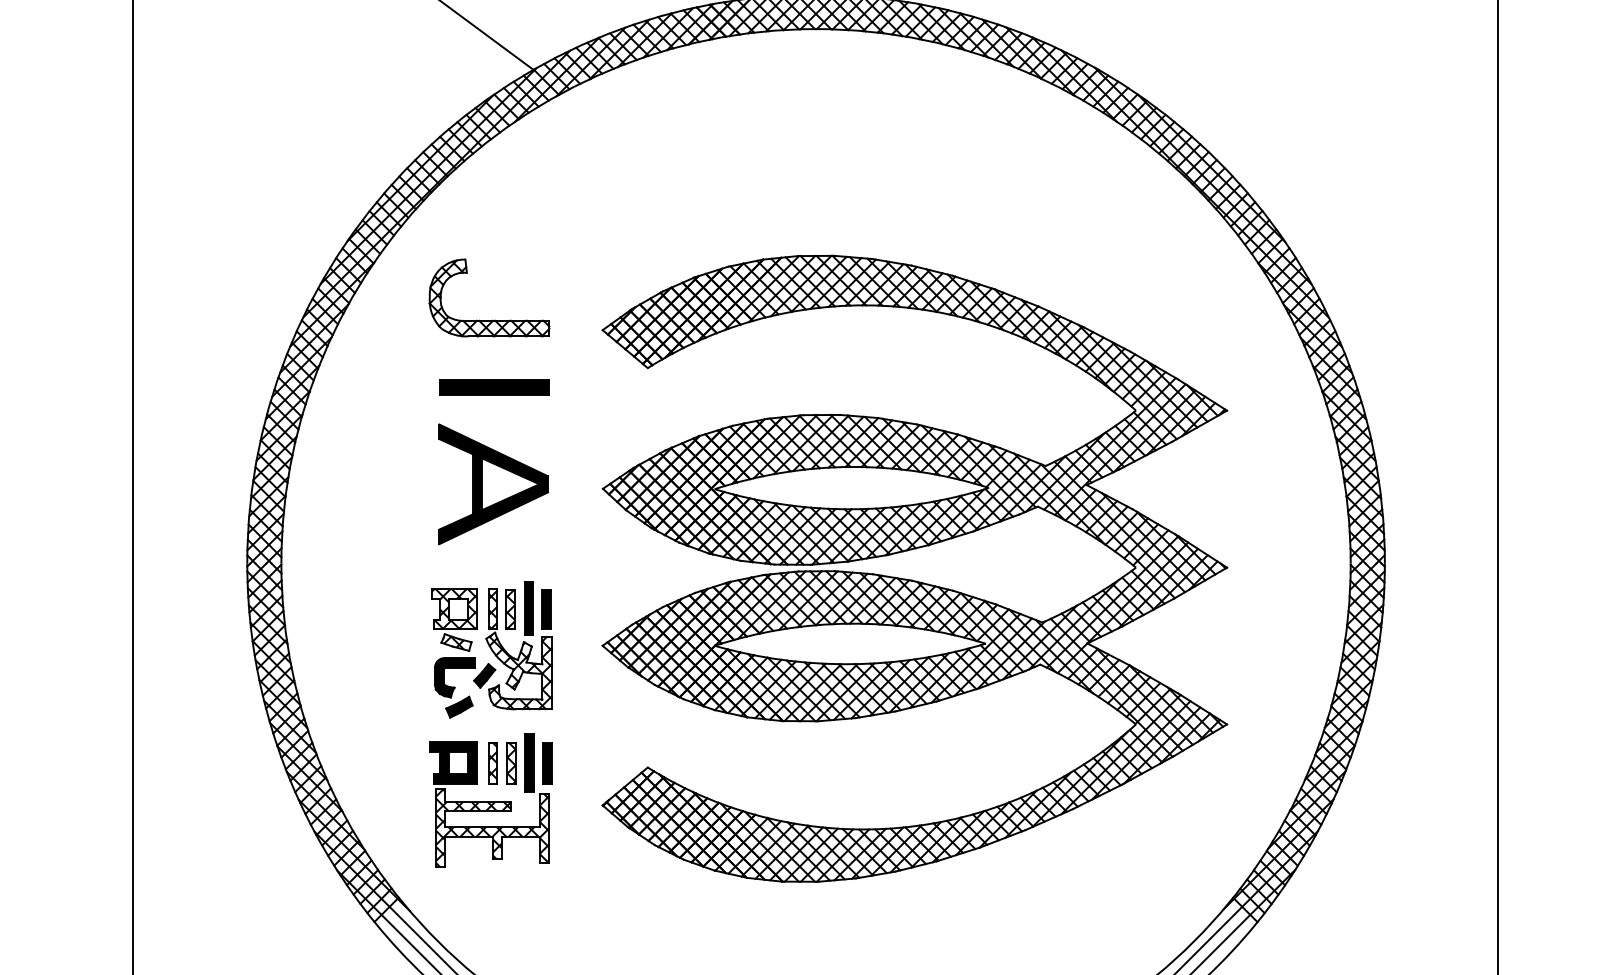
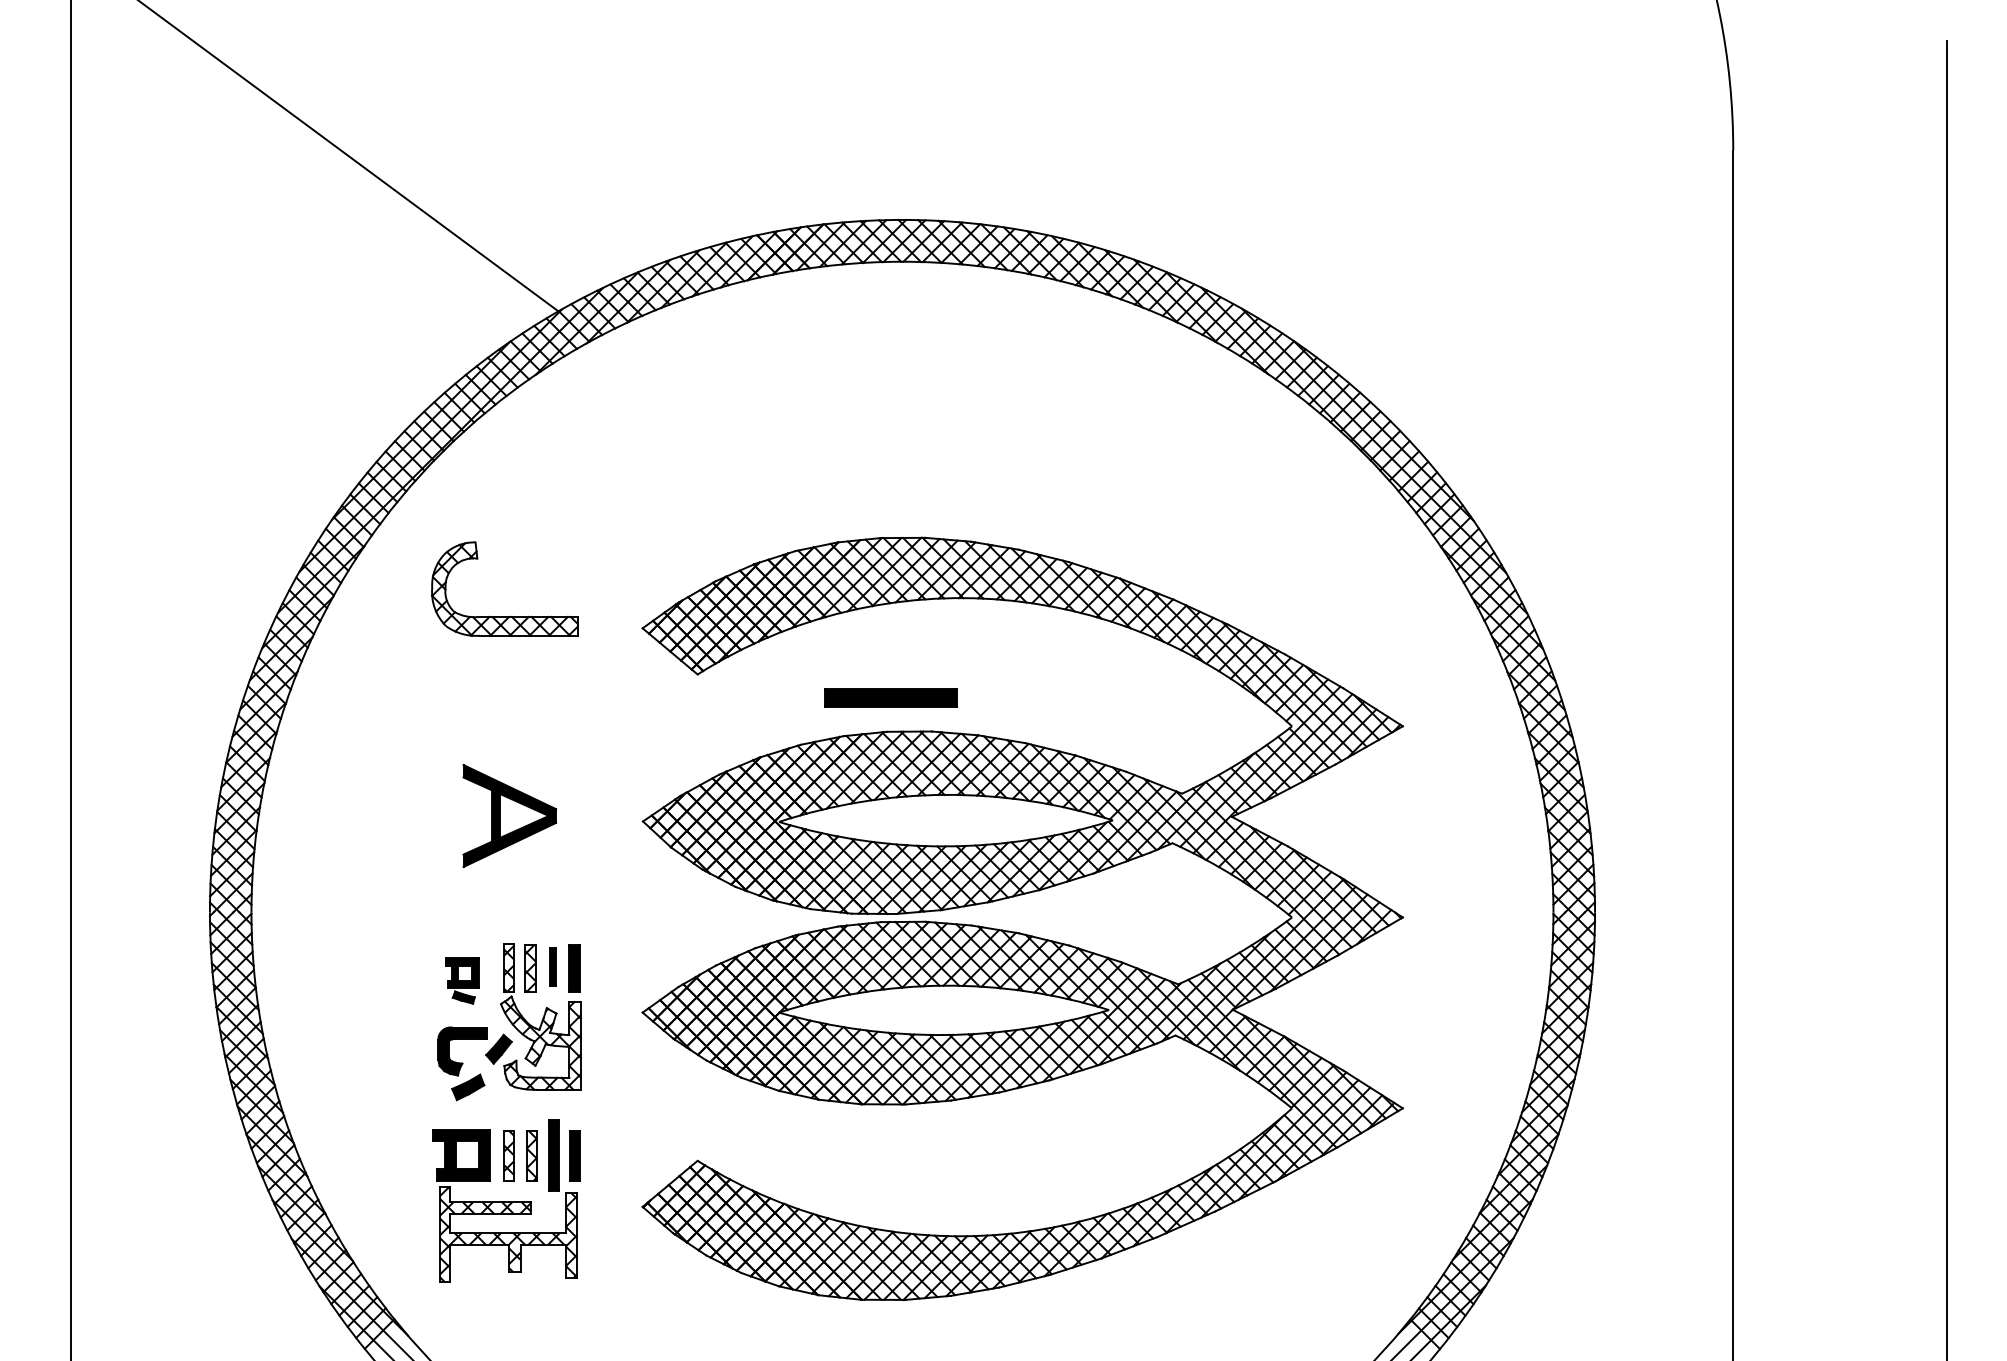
part: (494, 386) -> (890, 697), moved
part: (493, 483) -> (509, 815), size x0.7
part: (528, 607) -> (552, 966), size x0.6
part: (454, 619) -> (462, 980), size x0.6

